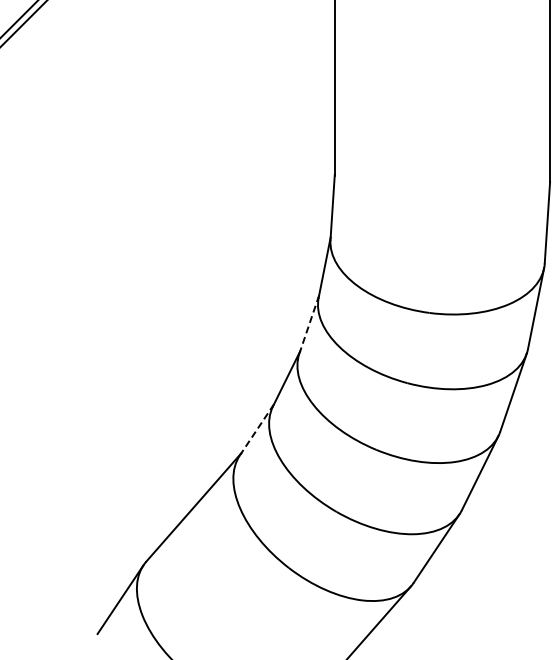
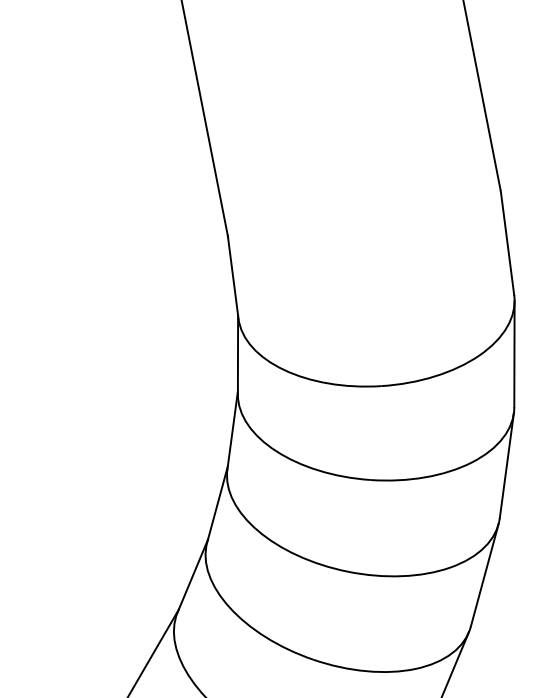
line: (309, 324) -> (232, 430), dashed -> solid
line: (257, 429) -> (193, 575), dashed -> solid

